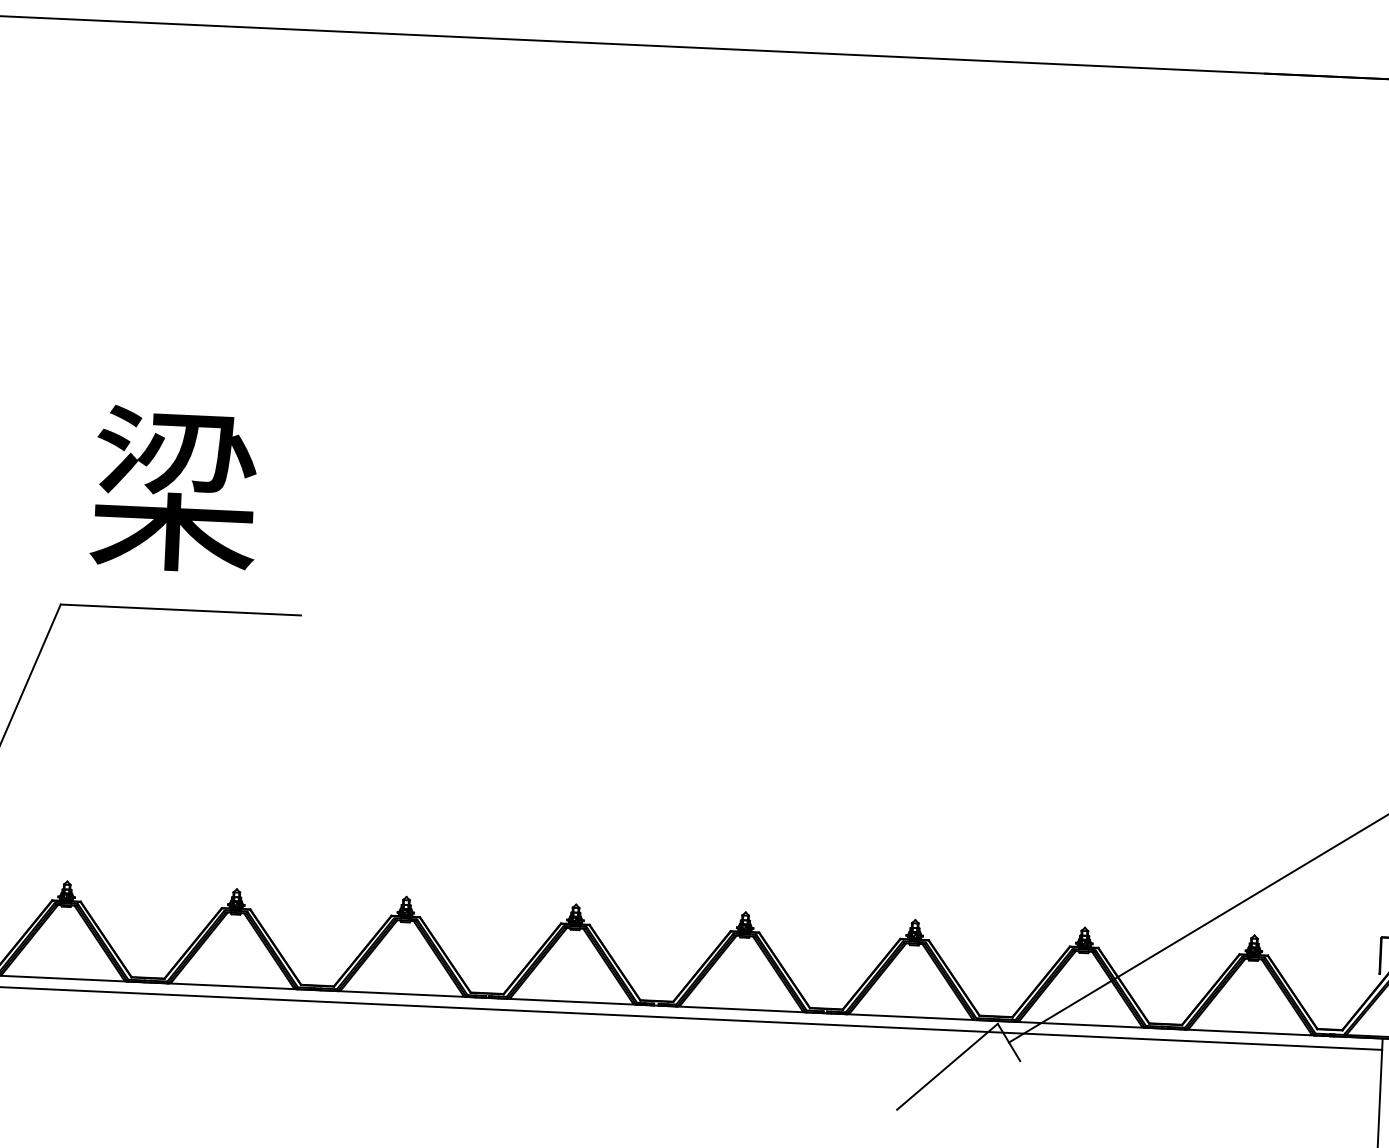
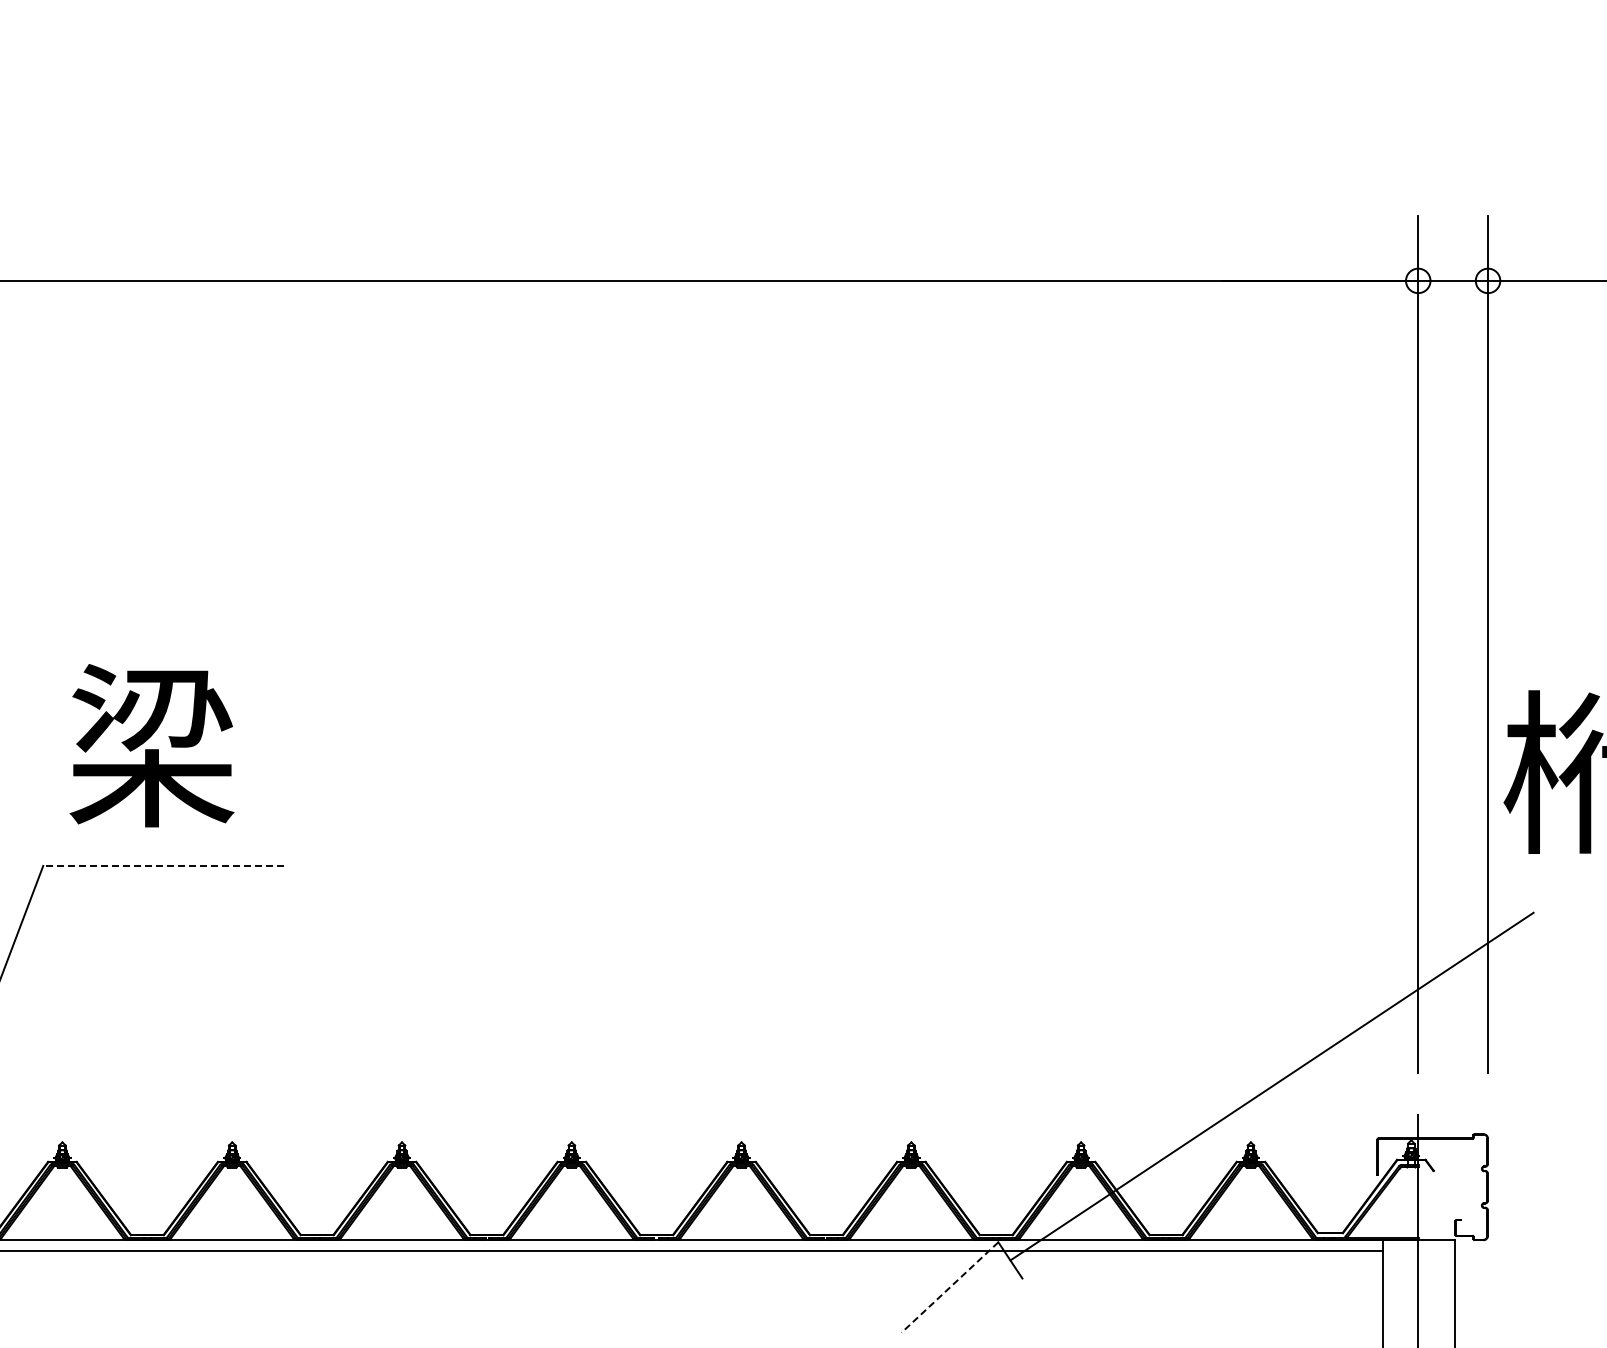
line: (180, 609) -> (163, 865), solid -> dashed
line: (946, 1066) -> (949, 1287), solid -> dashed

